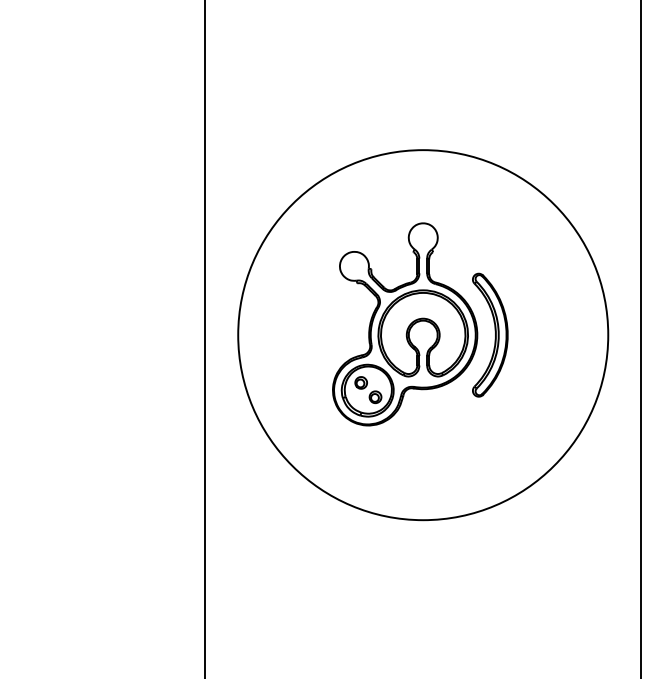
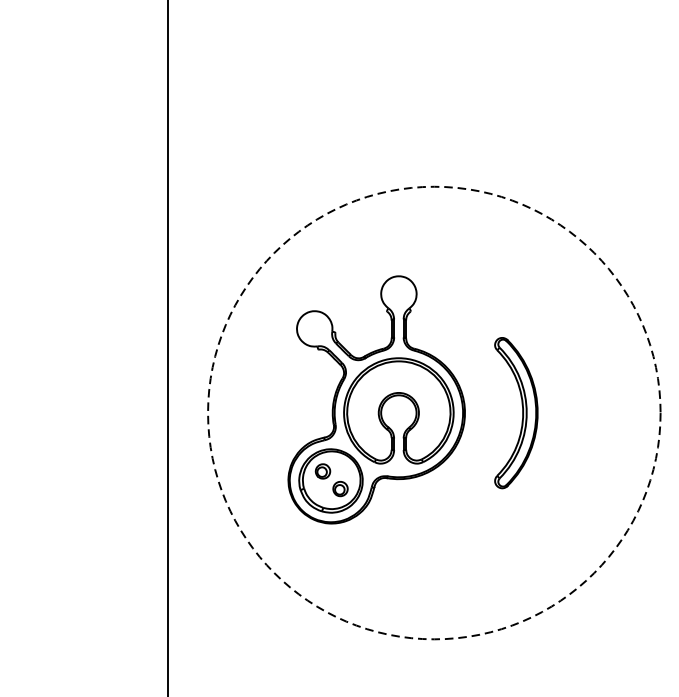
part: (405, 324) -> (377, 400), moved
circle: (423, 335) -> (434, 413), solid -> dashed

